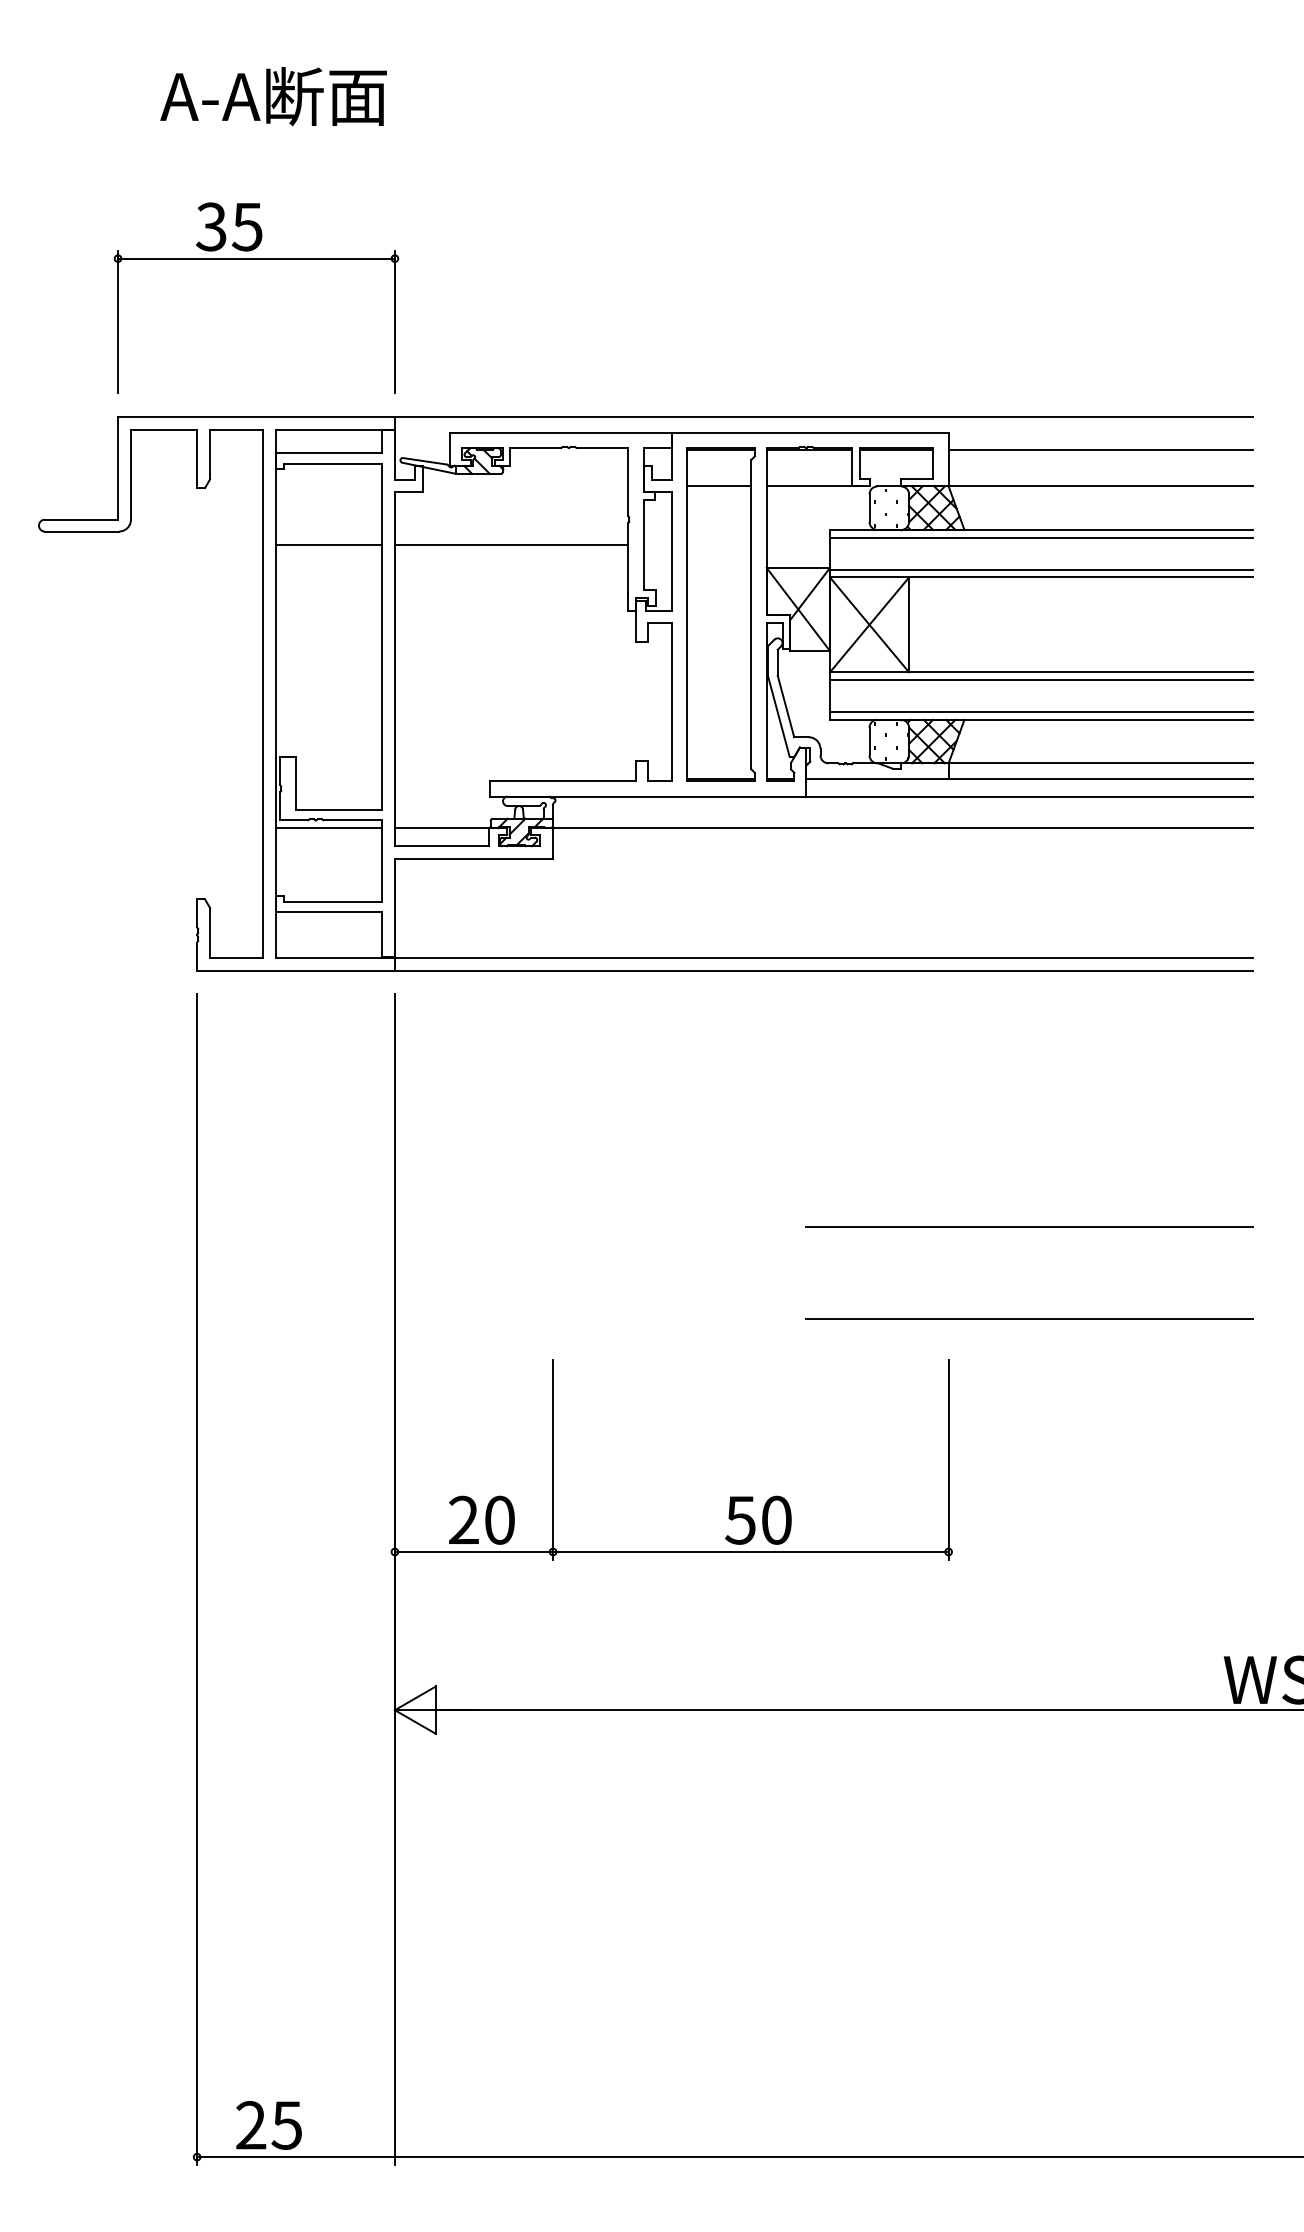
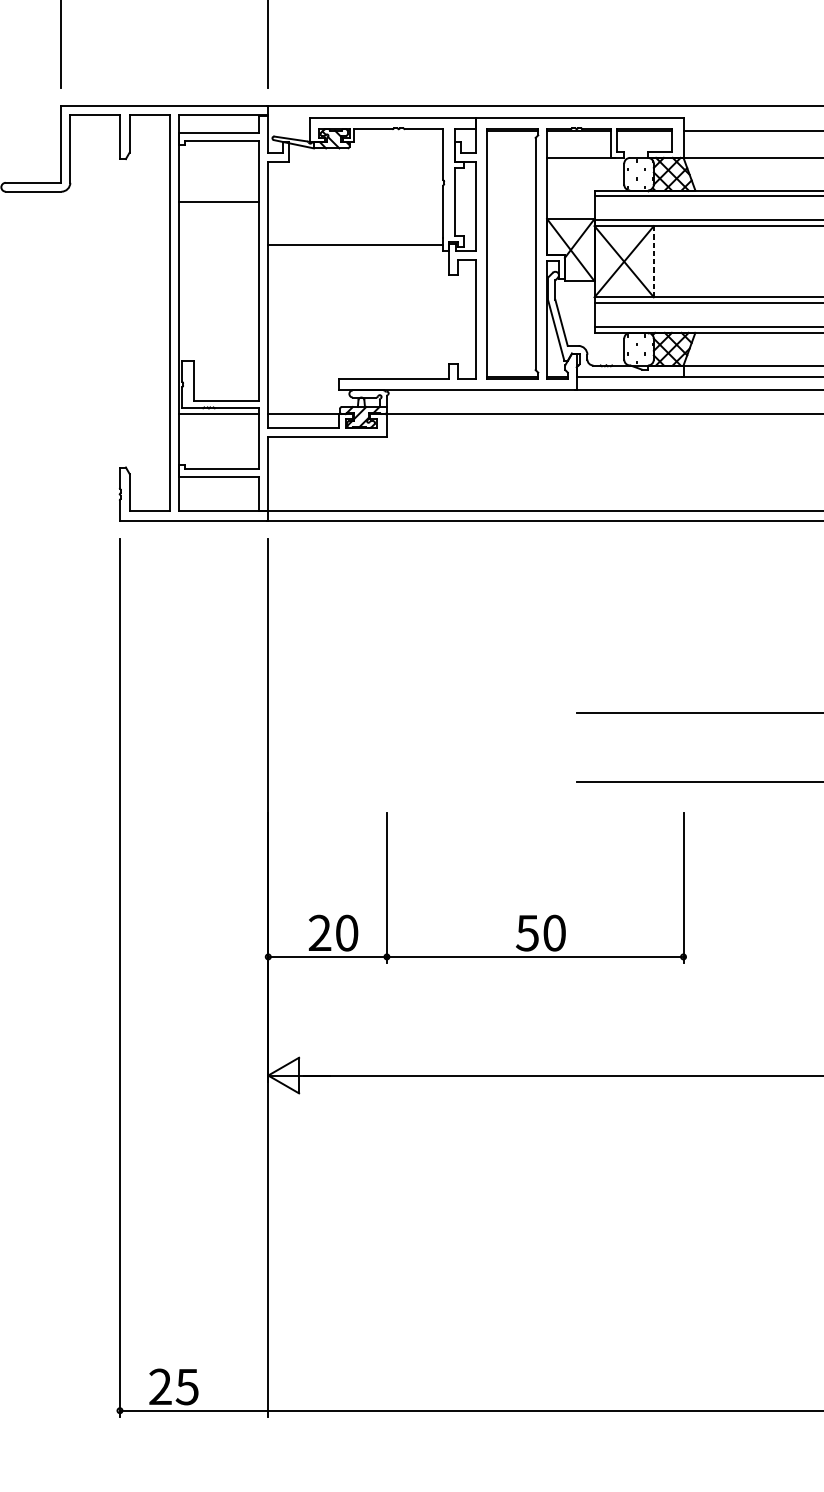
line: (719, 486) -> (511, 157), removed
line: (511, 545) -> (355, 245), moved
line: (909, 625) -> (654, 262), solid -> dashed

